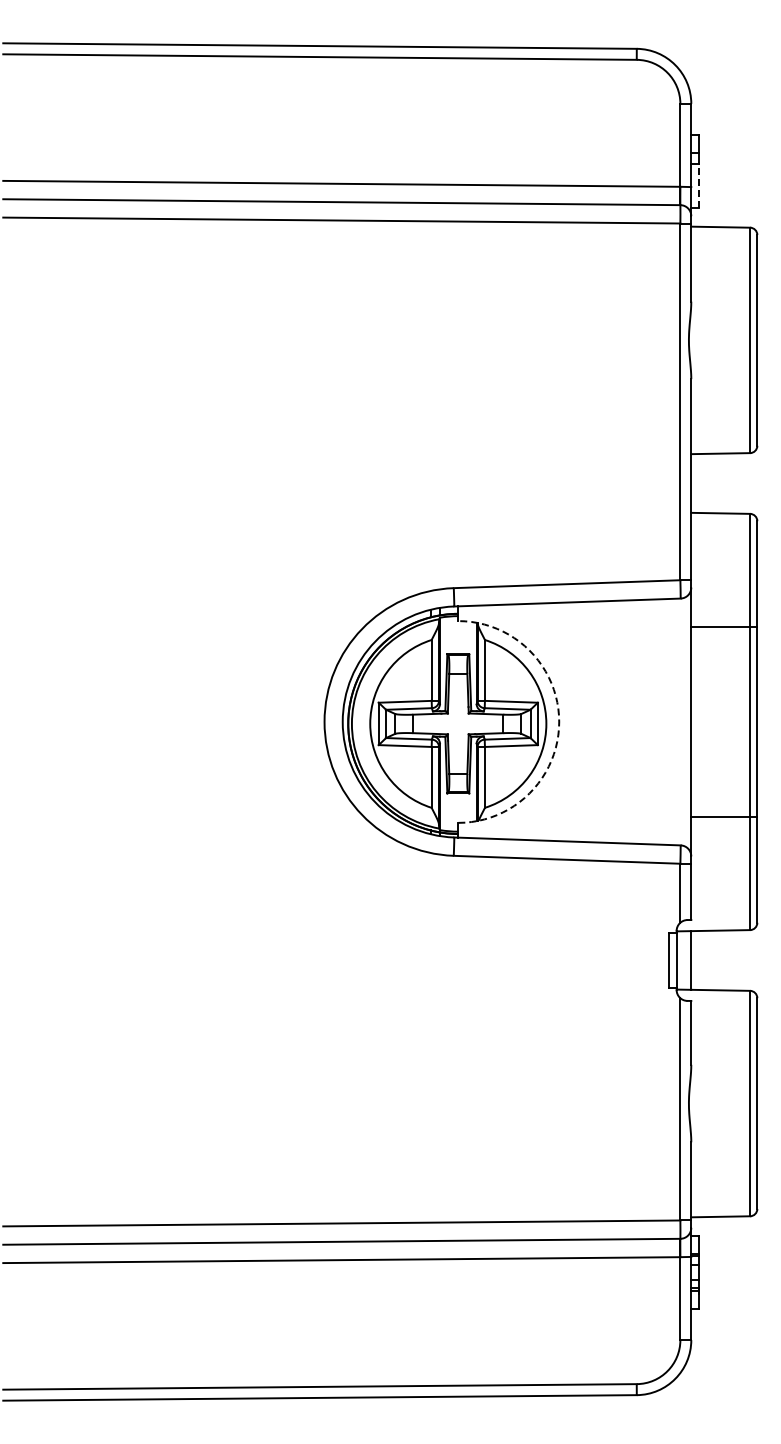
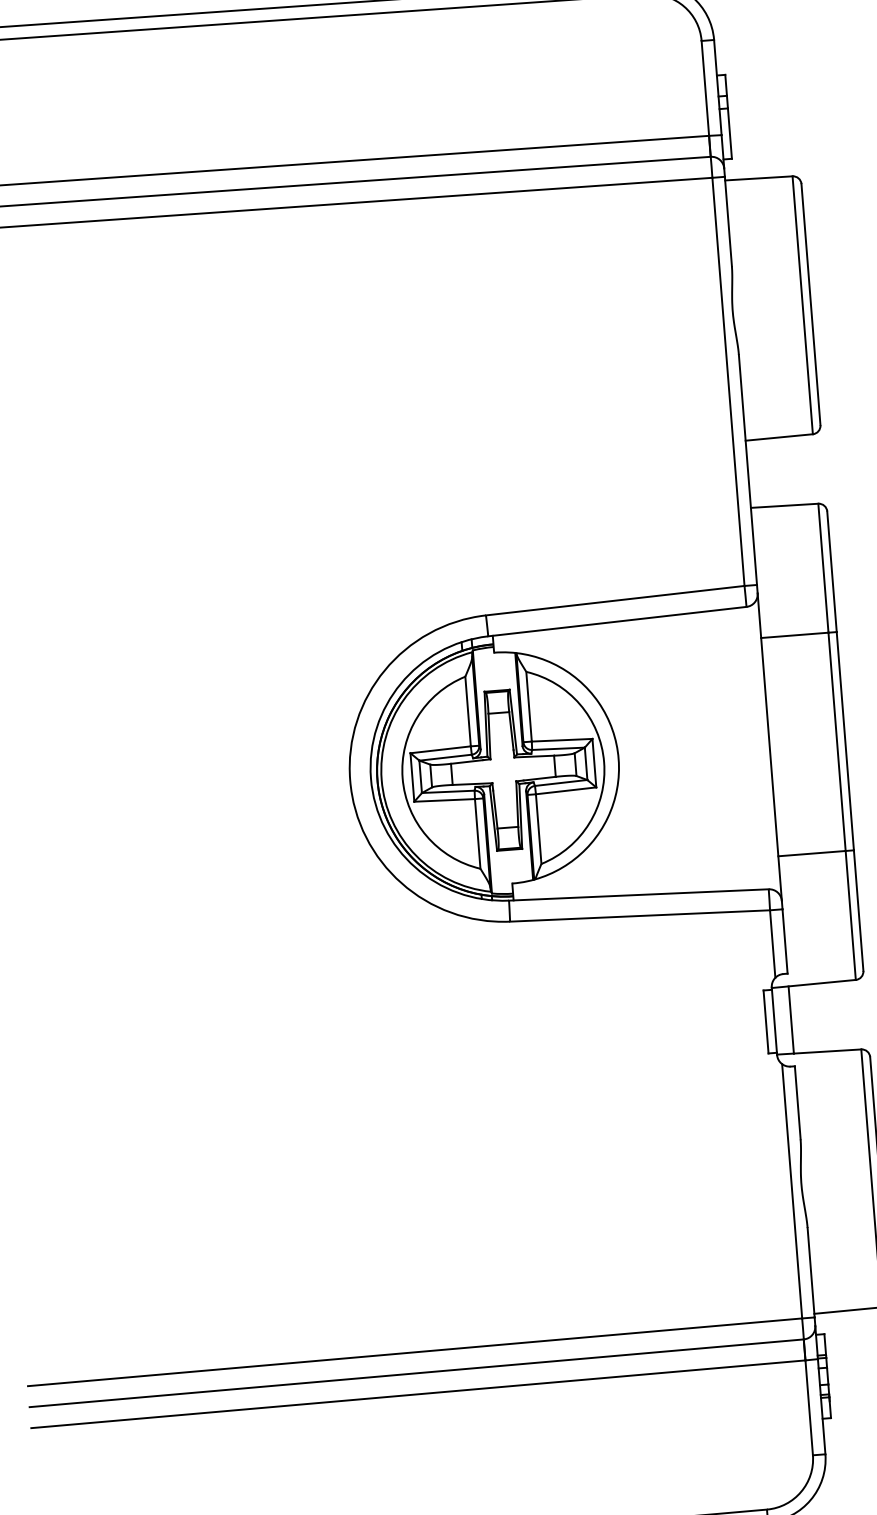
line: (698, 185) -> (729, 132), dashed -> solid
arc: (559, 721) -> (618, 758), dashed -> solid

